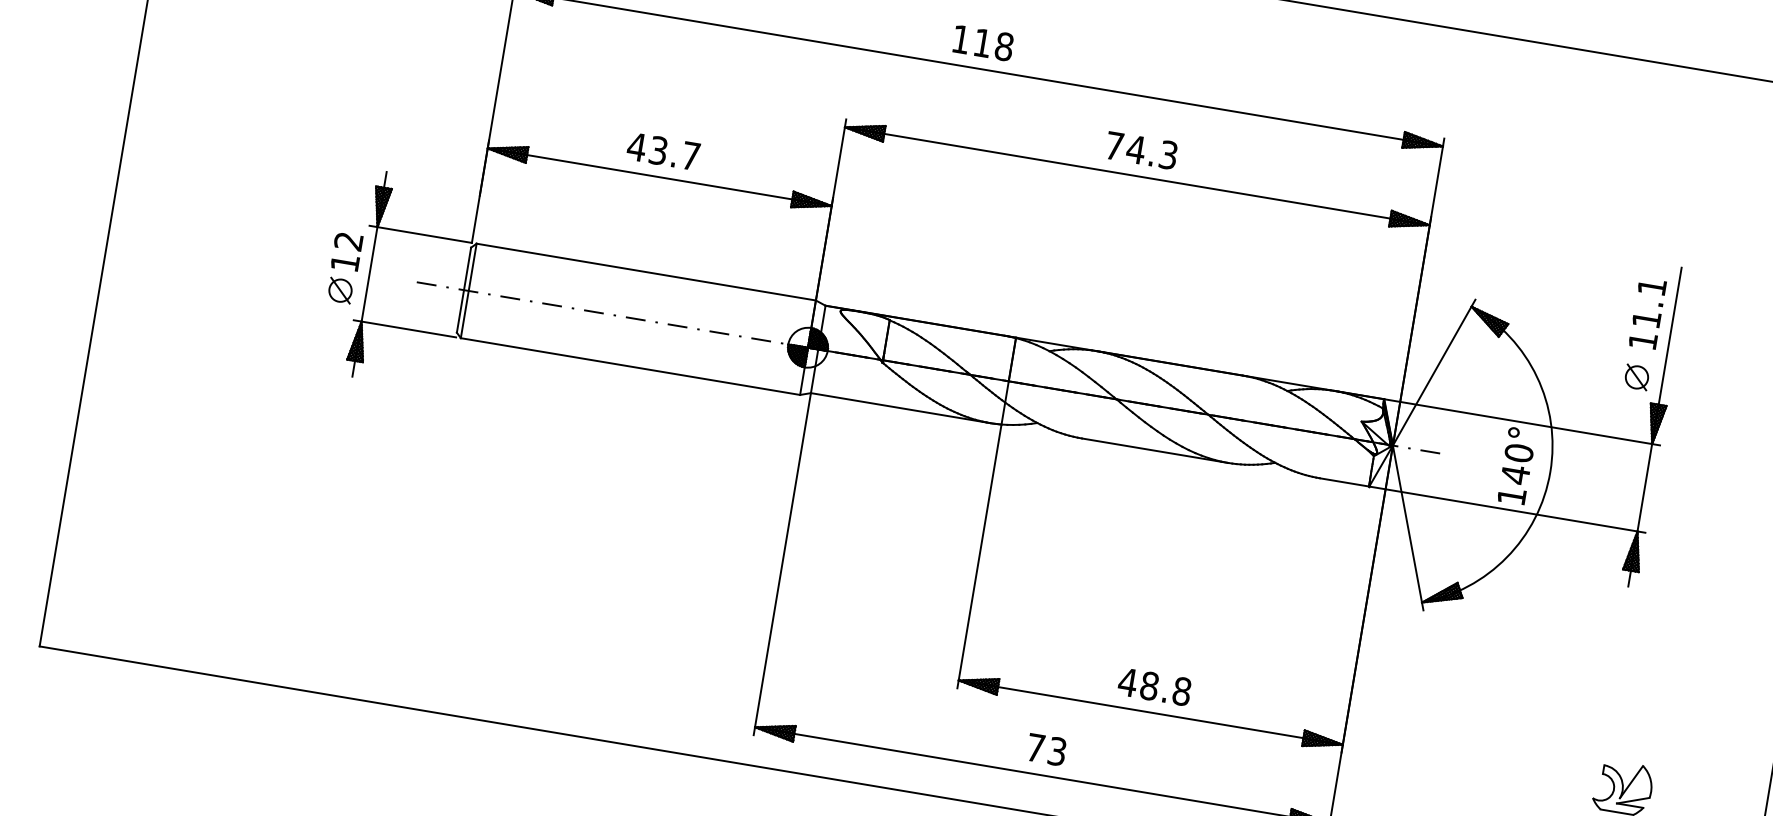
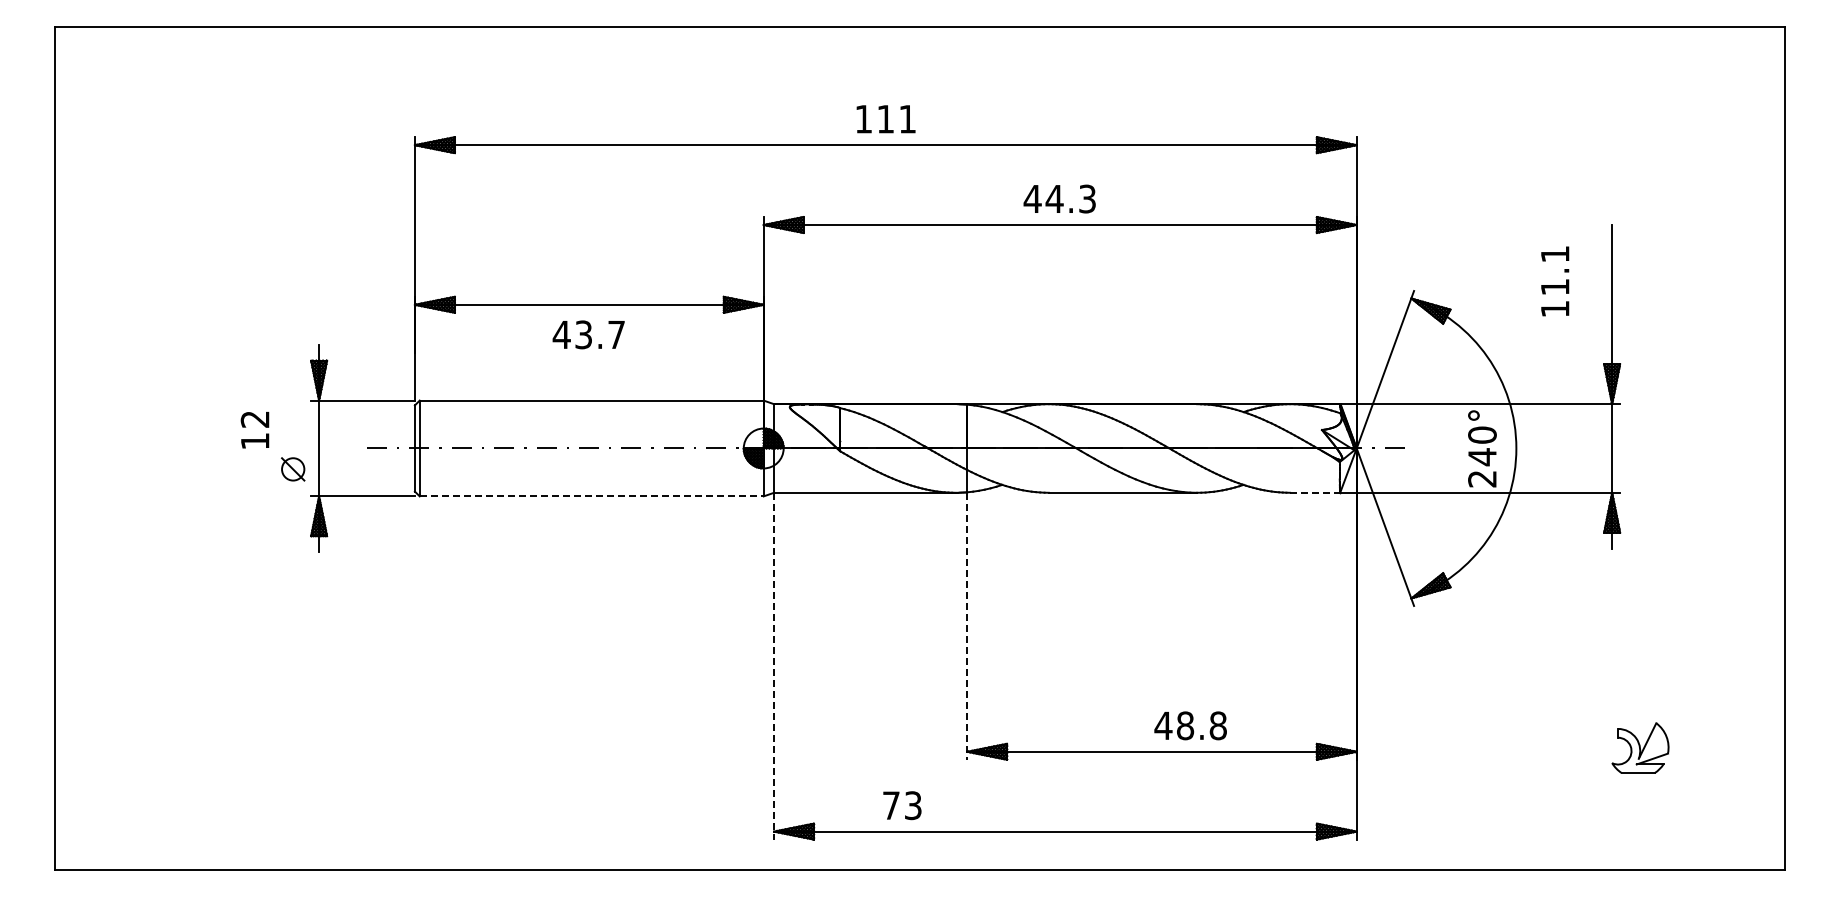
text: (1004, 45) -> (907, 118), 118 -> 111
text: (1114, 145) -> (1032, 198), 74.3 -> 44.3
text: (663, 151) -> (588, 334), moved
text: (346, 252) -> (254, 430), moved
text: (1647, 313) -> (1555, 281), moved
line: (631, 366) -> (592, 496), solid -> dashed
part: (1637, 377) -> (1586, 340), removed
line: (1344, 482) -> (1315, 492), solid -> dashed
text: (1511, 496) -> (1482, 479), 140° -> 240°
line: (979, 556) -> (967, 626), solid -> dashed
line: (782, 564) -> (774, 666), solid -> dashed
text: (1154, 686) -> (1190, 725), moved
text: (1046, 749) -> (902, 805), moved

